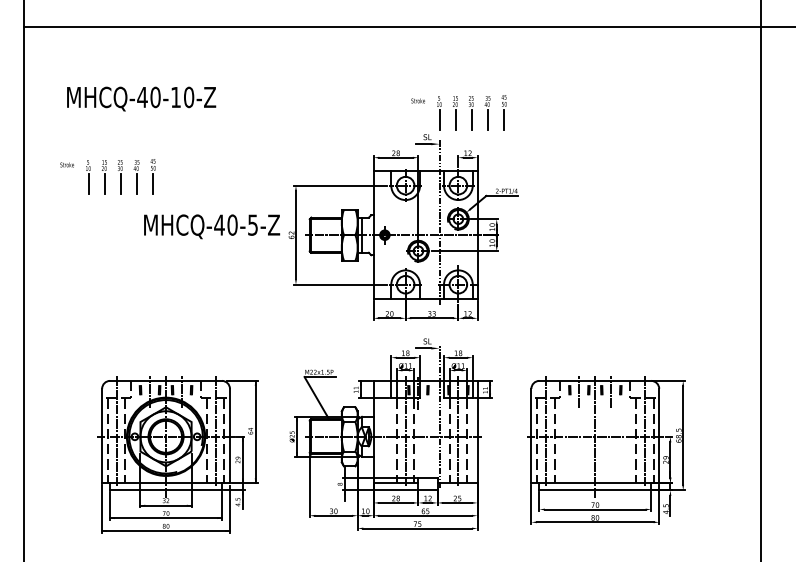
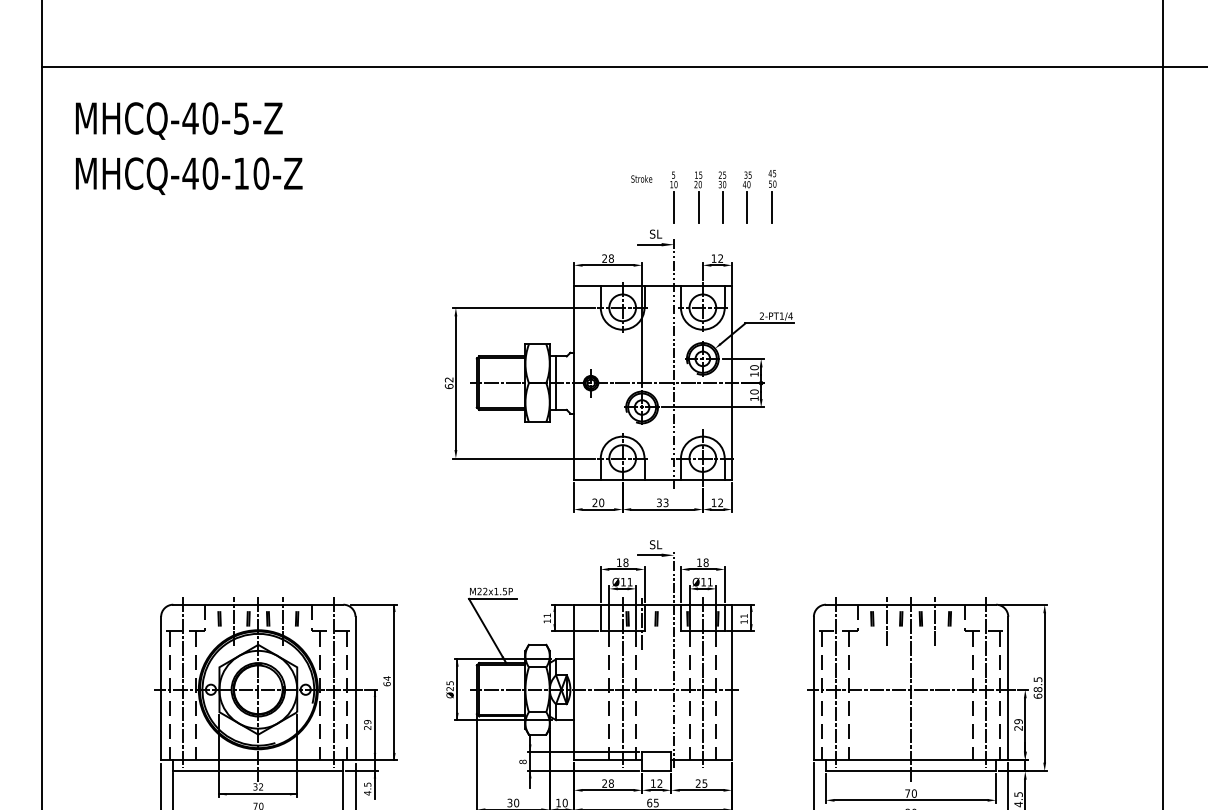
text: (141, 98) -> (189, 175), moved
part: (107, 176) -> (169, 293), removed
text: (212, 226) -> (179, 120), moved

